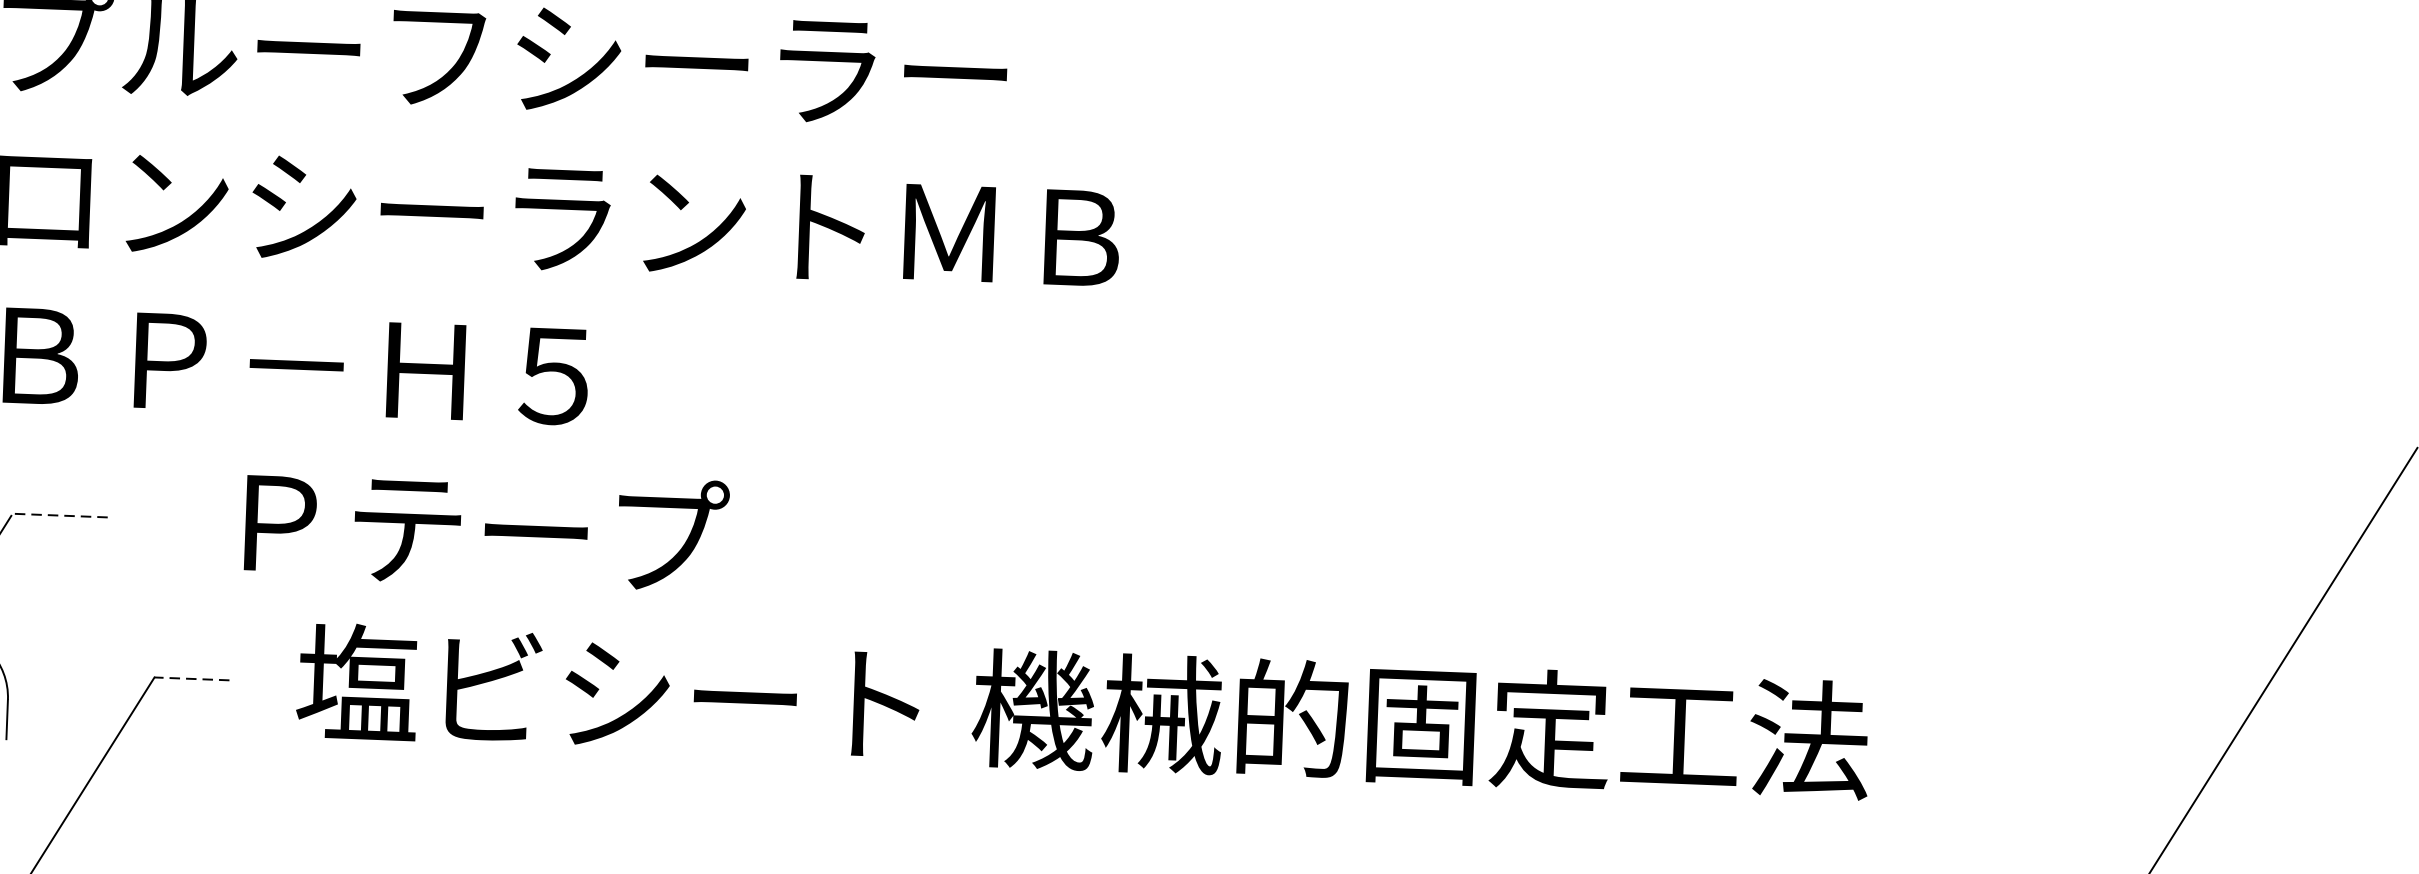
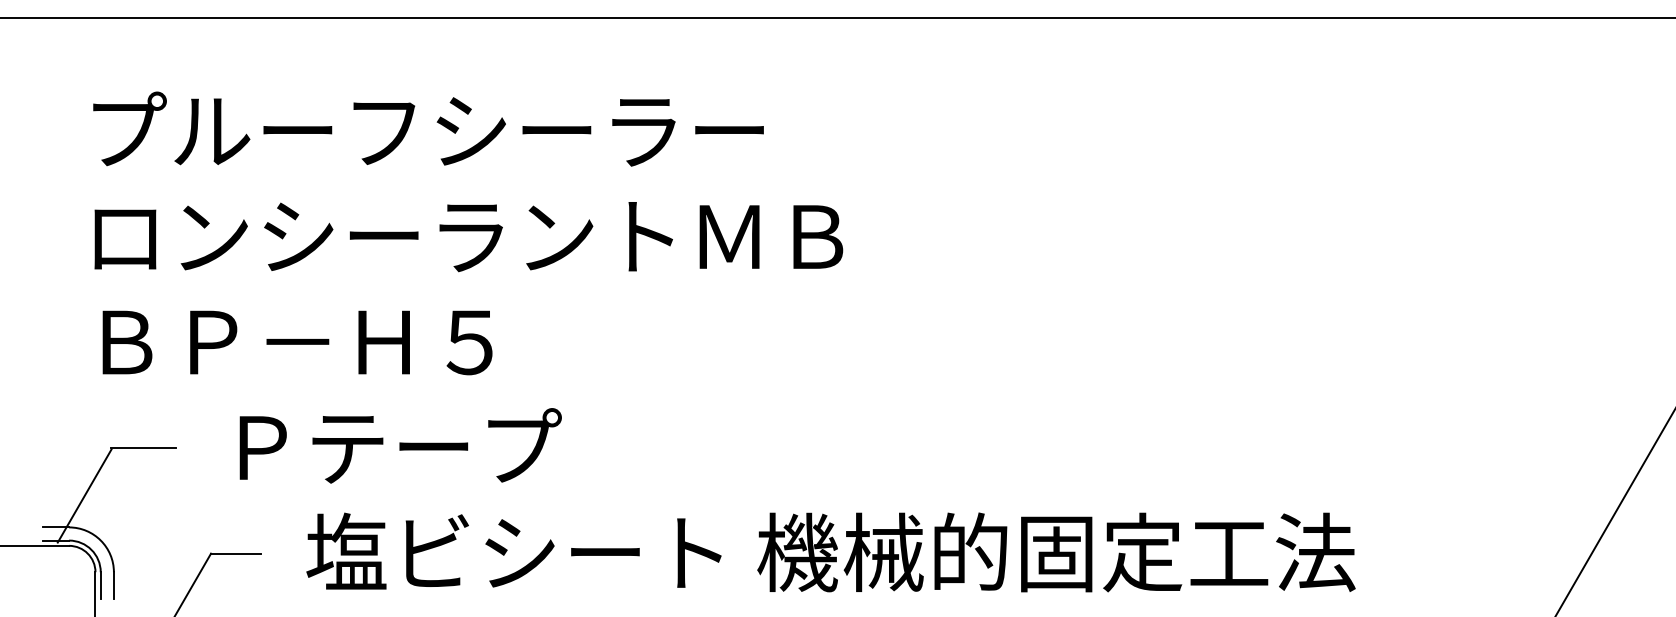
line: (59, 516) -> (143, 448), dashed -> solid
text: (486, 528) -> (400, 445), moved
line: (191, 678) -> (235, 553), dashed -> solid

